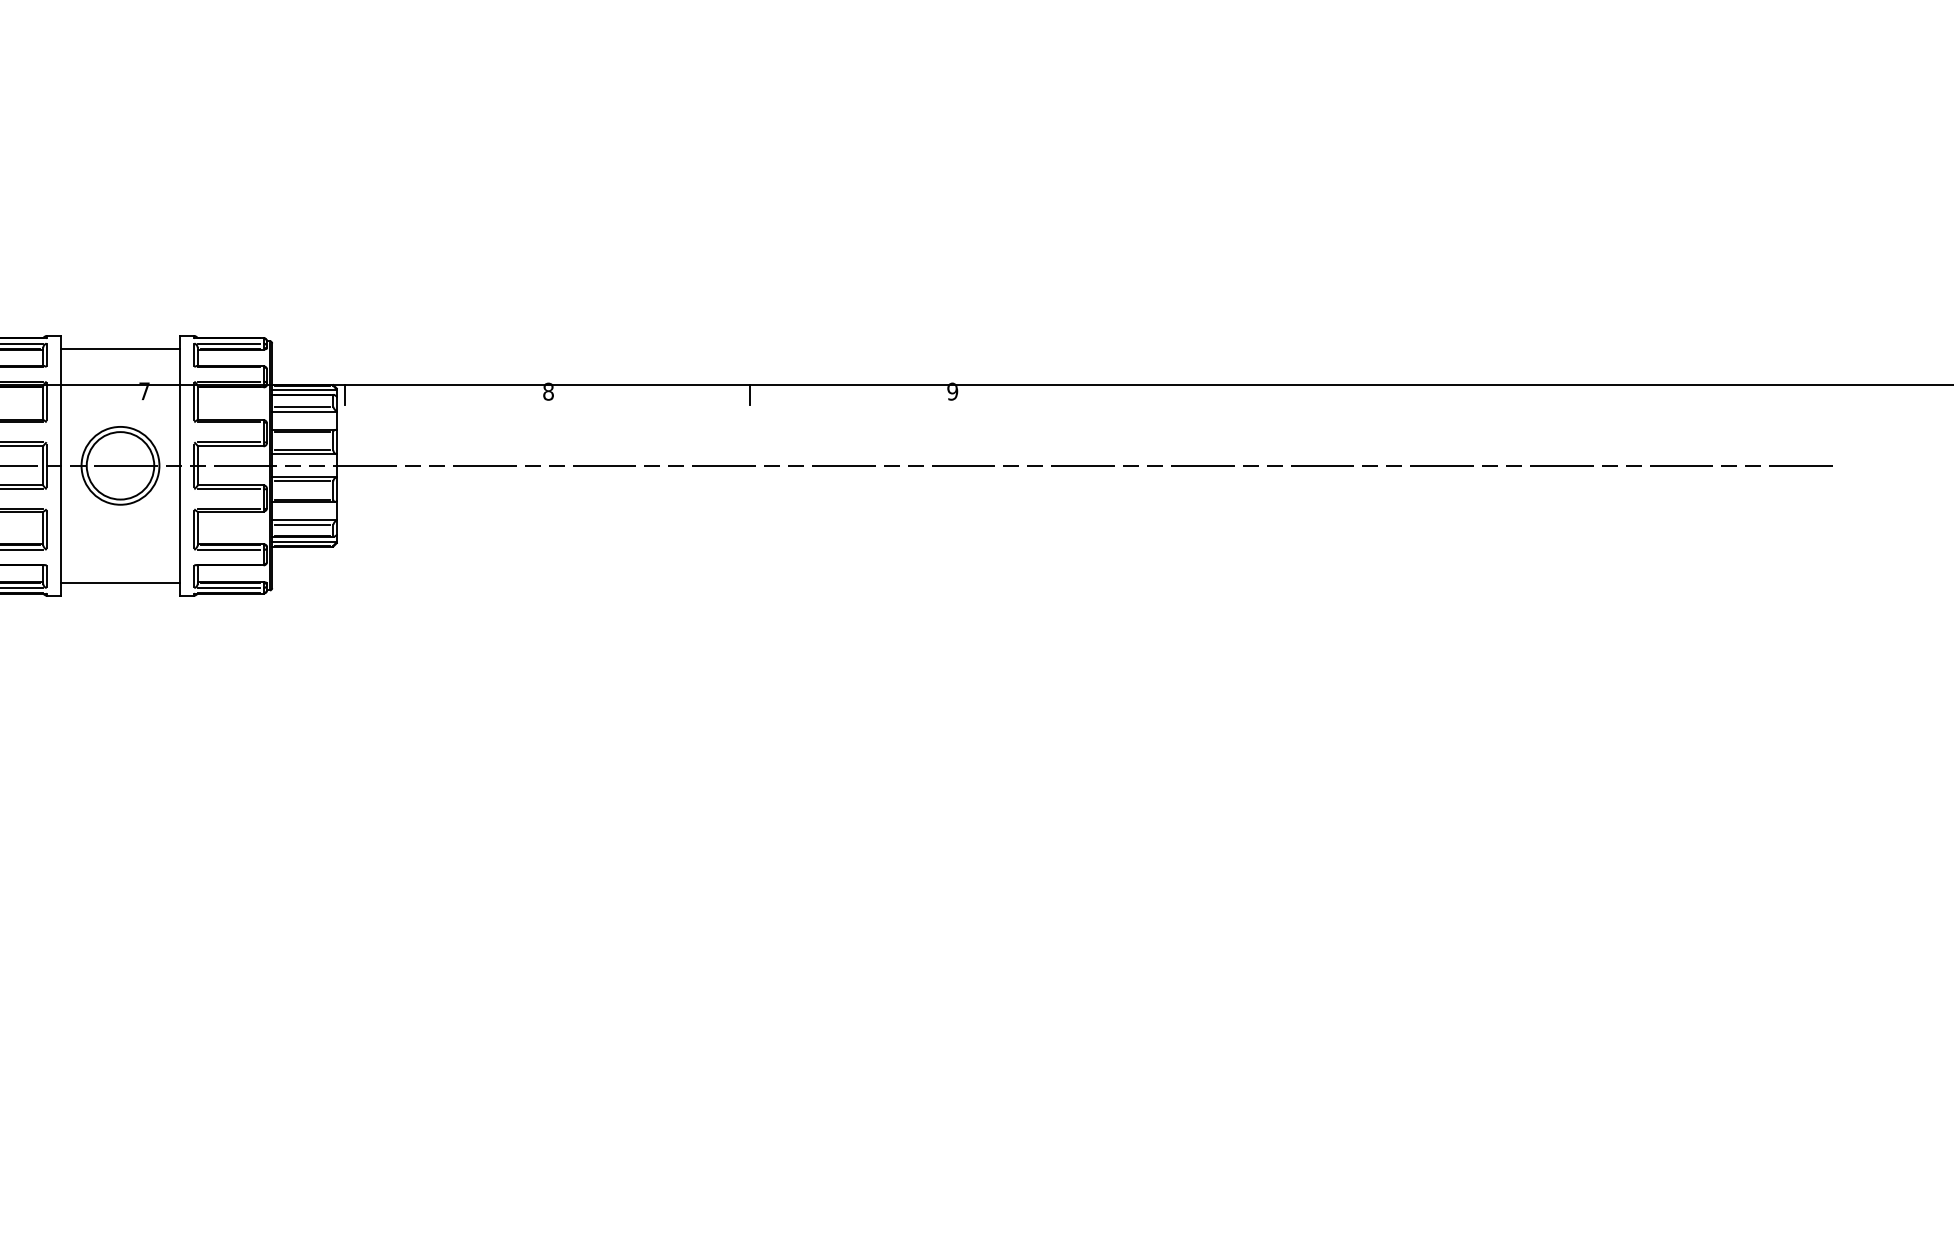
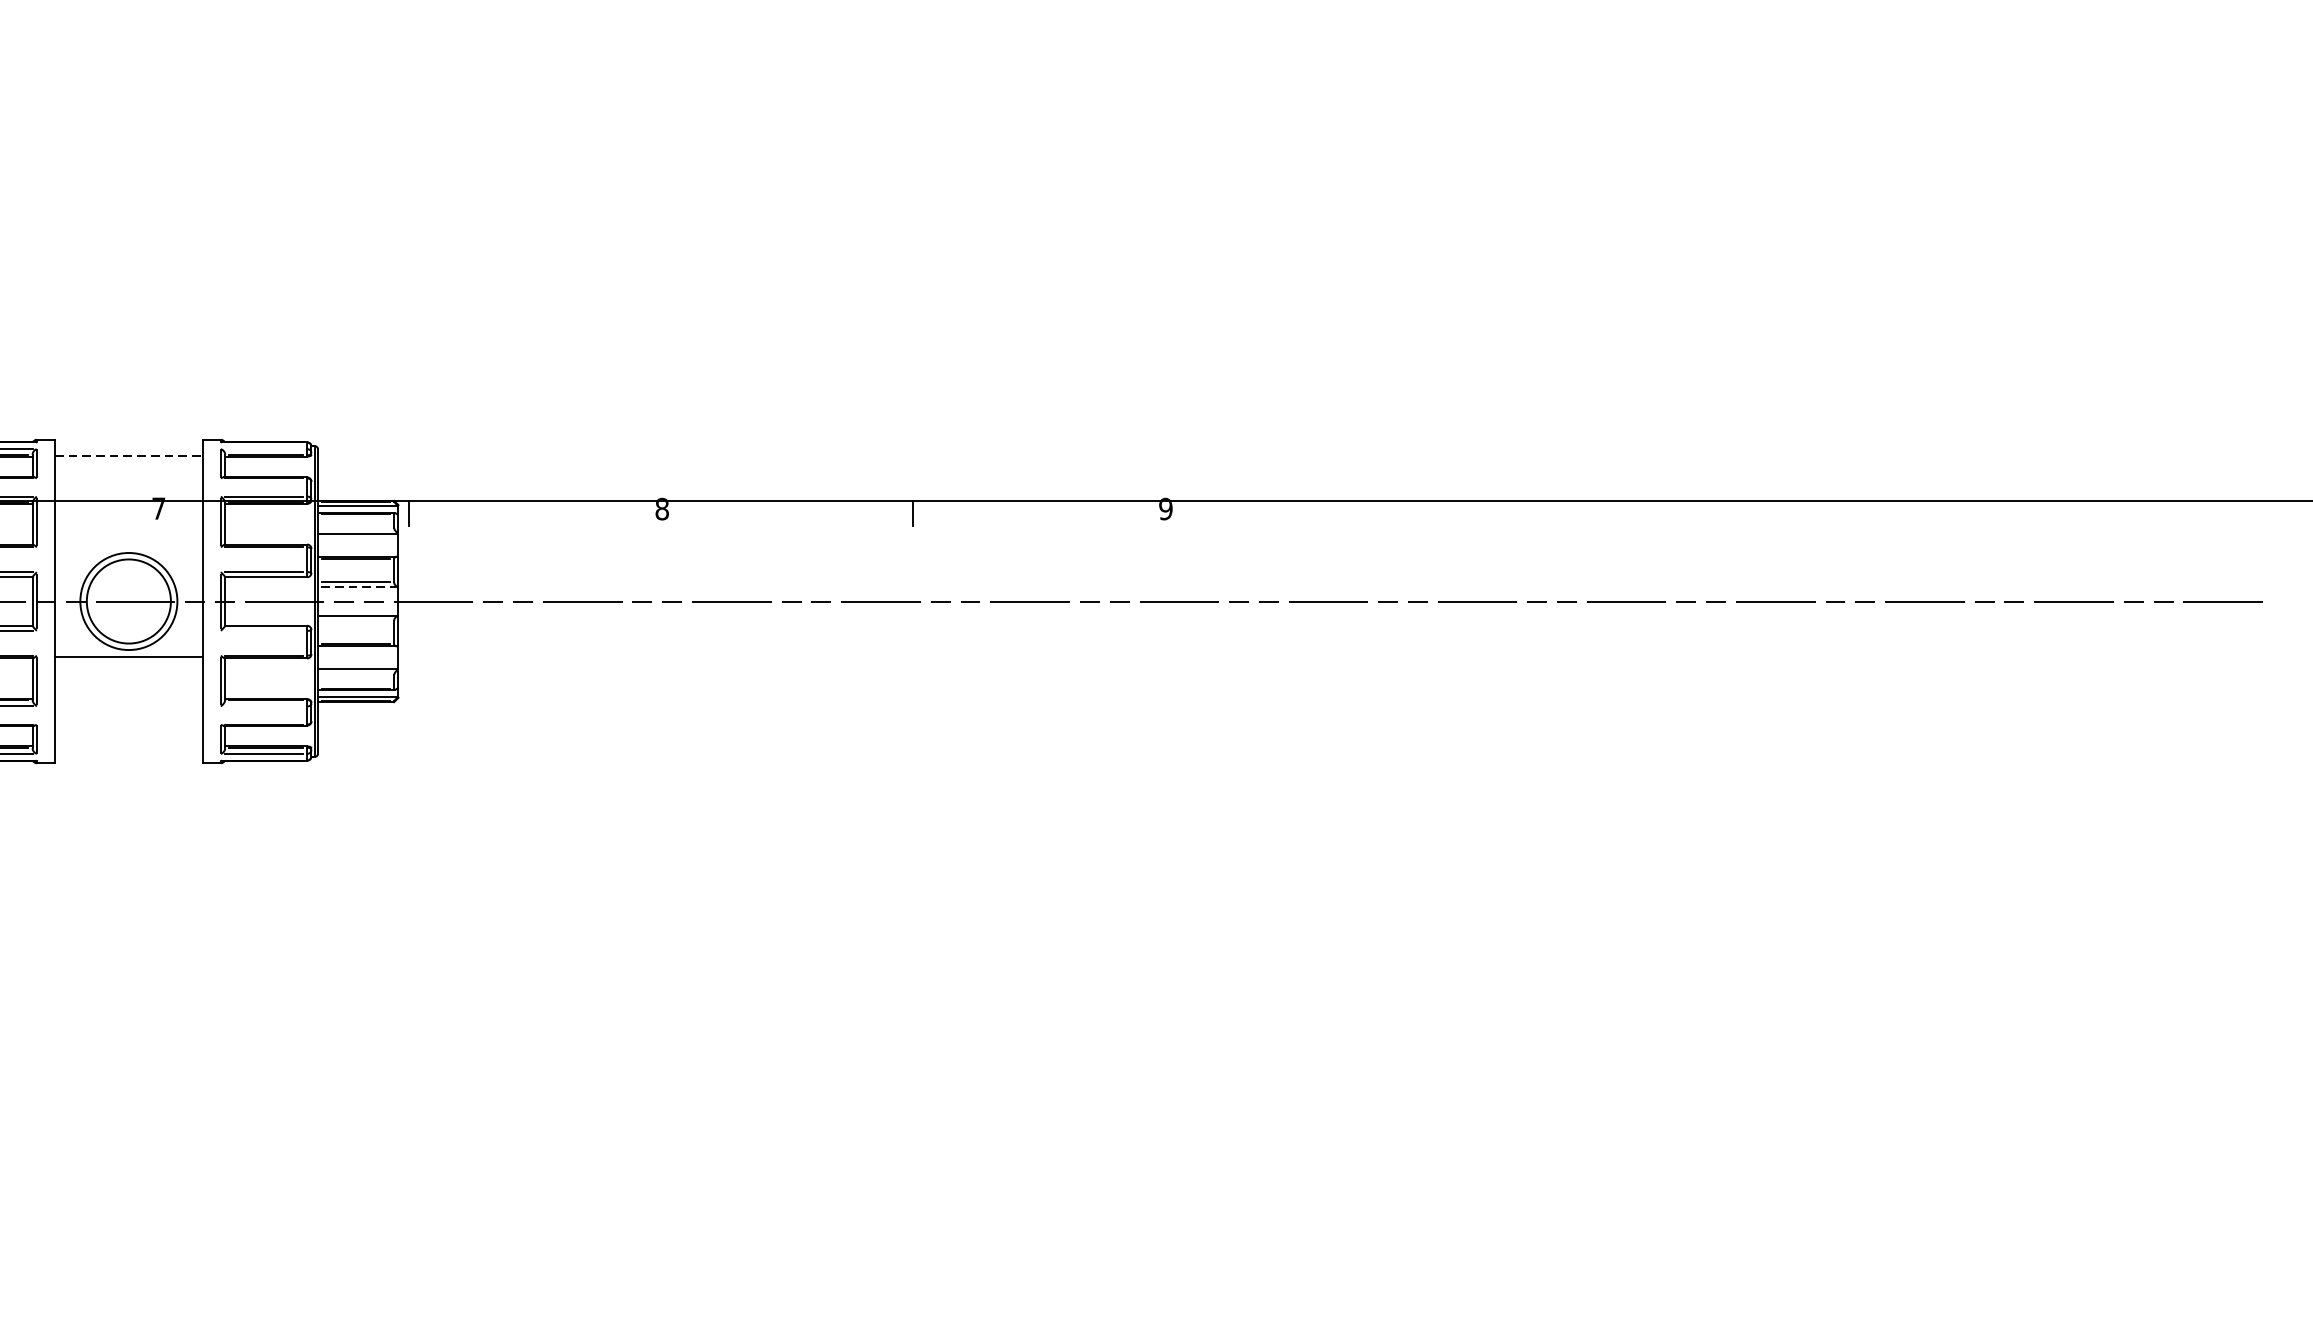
line: (228, 343) -> (263, 449), removed
line: (121, 349) -> (130, 456), solid -> dashed
line: (302, 406) -> (355, 527), removed
line: (304, 454) -> (358, 587), solid -> dashed
line: (302, 481) -> (355, 621), removed
line: (228, 489) -> (263, 631), removed
line: (302, 525) -> (355, 675), removed
line: (228, 550) -> (263, 707), removed
line: (120, 582) -> (128, 657), moved

